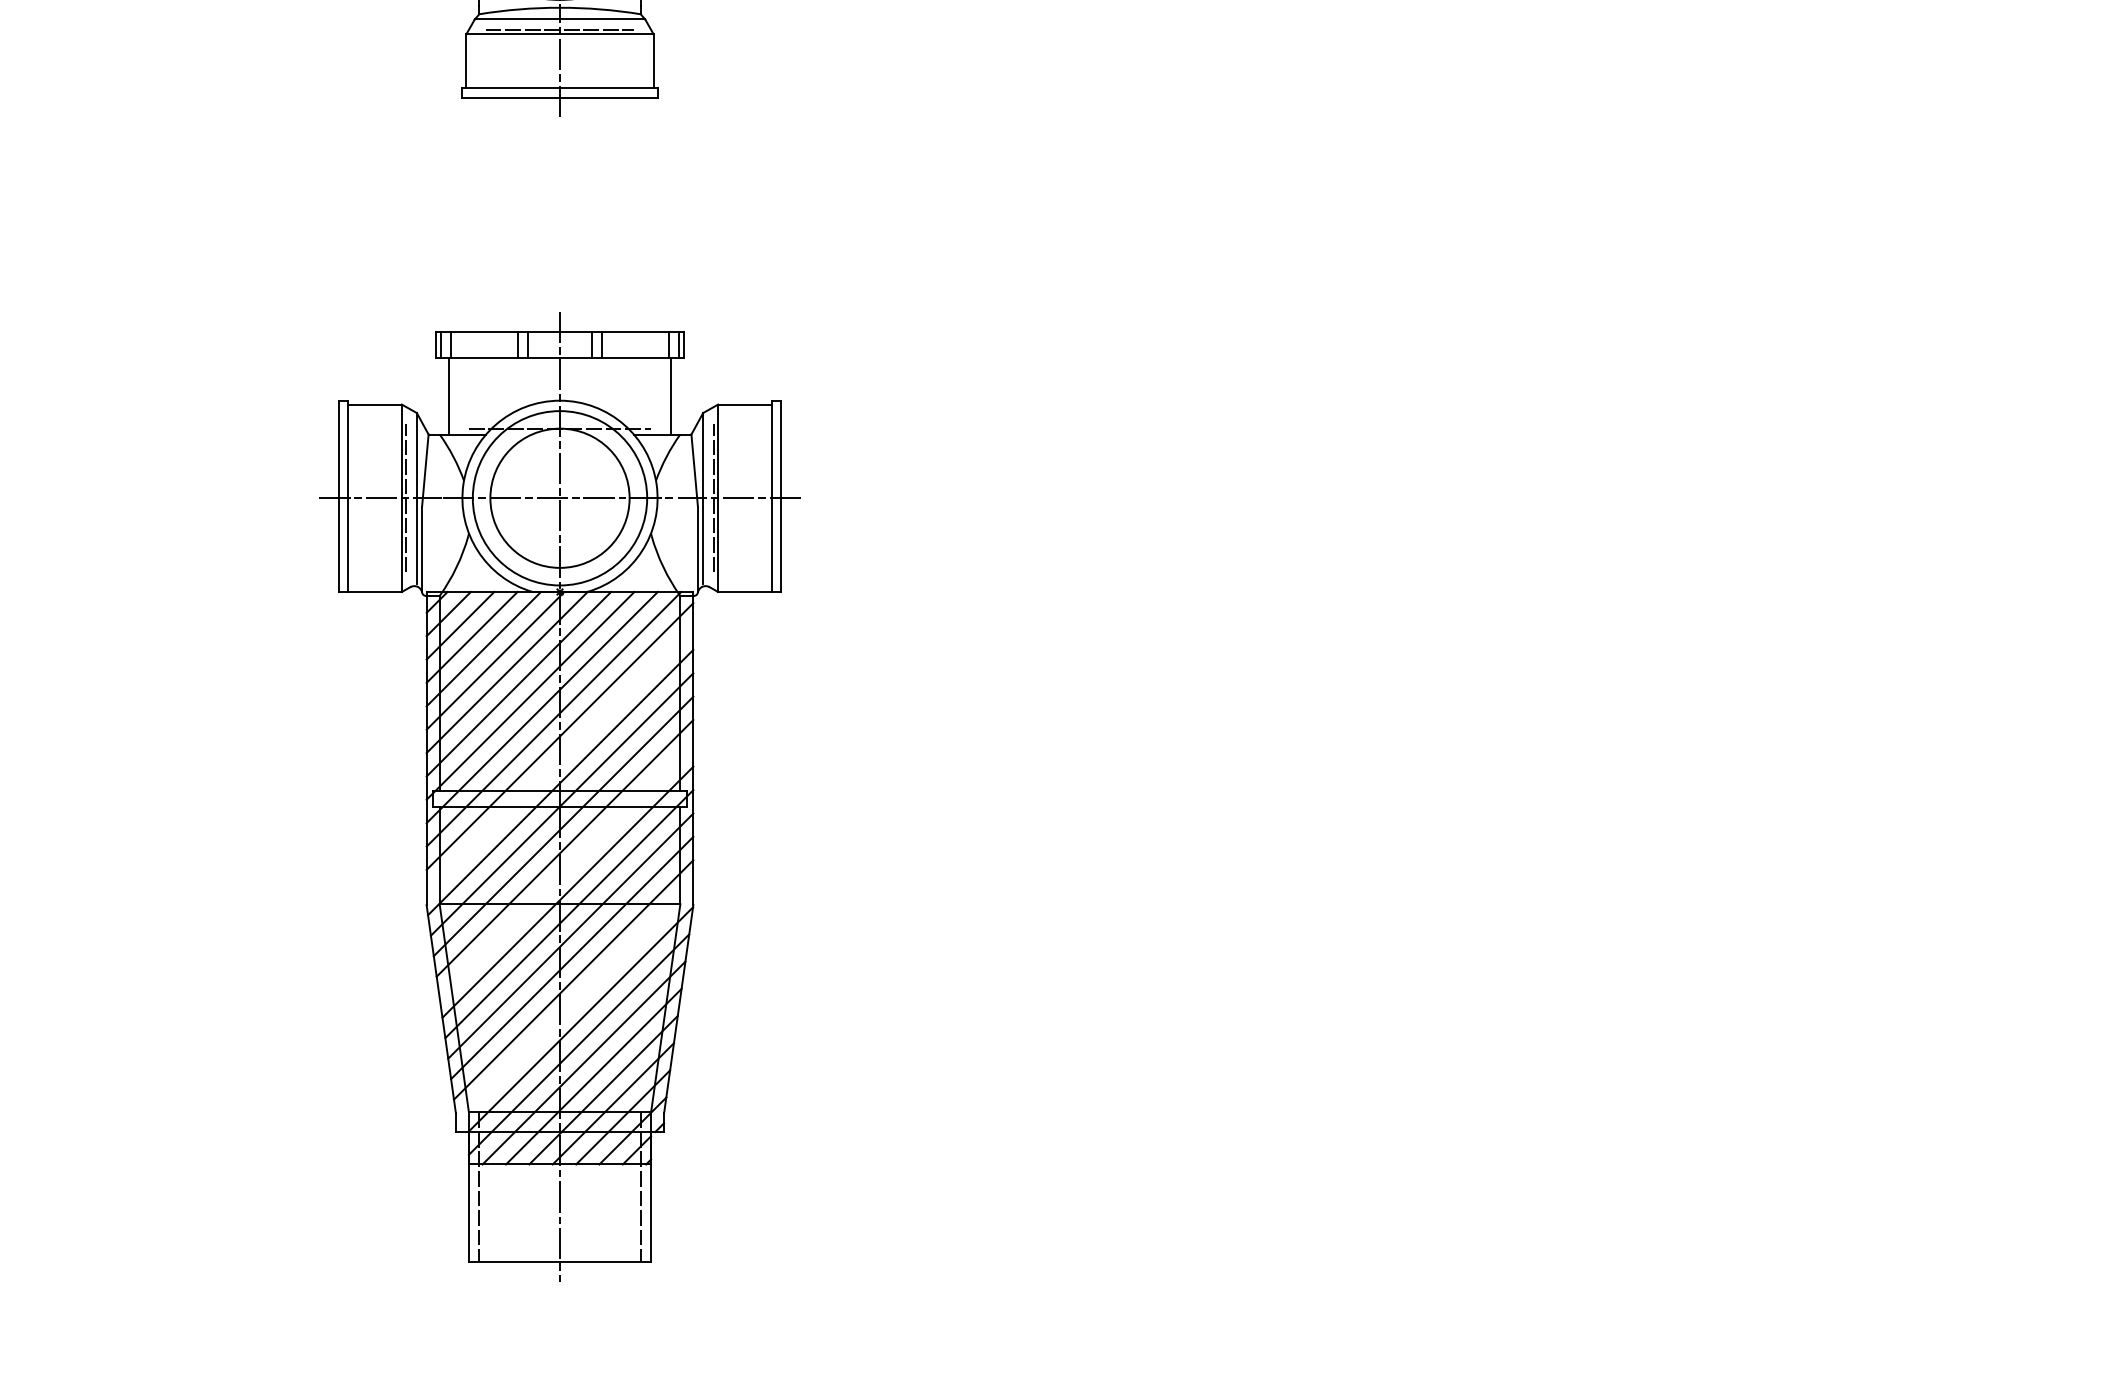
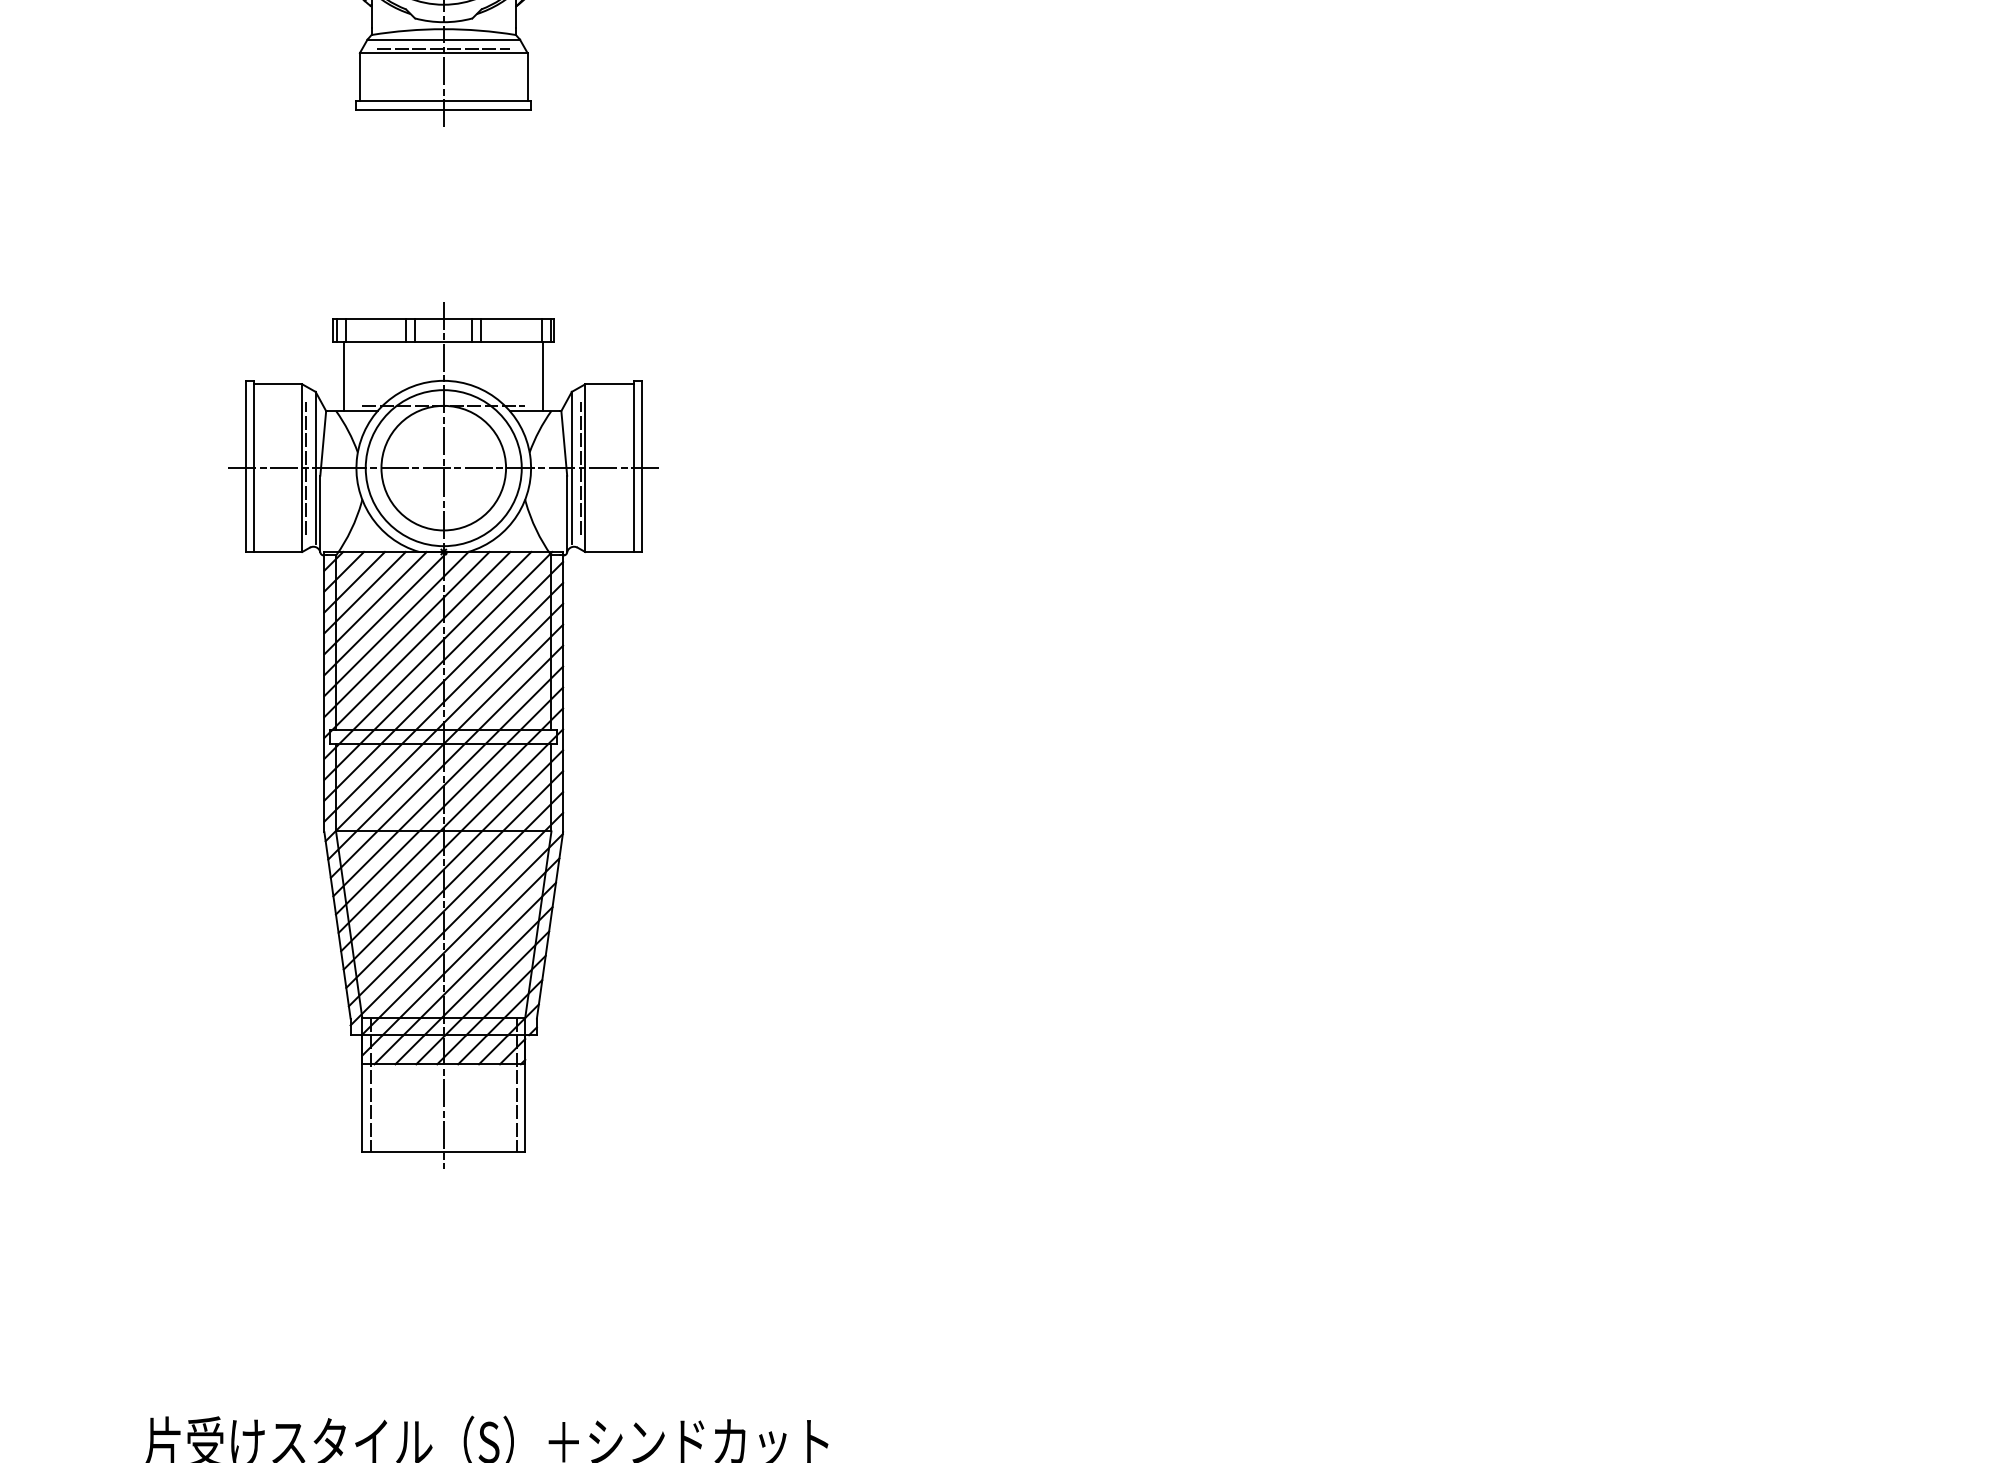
line: (559, 759) -> (443, 701), added
line: (566, 869) -> (449, 800), added
line: (574, 1001) -> (456, 918), added

